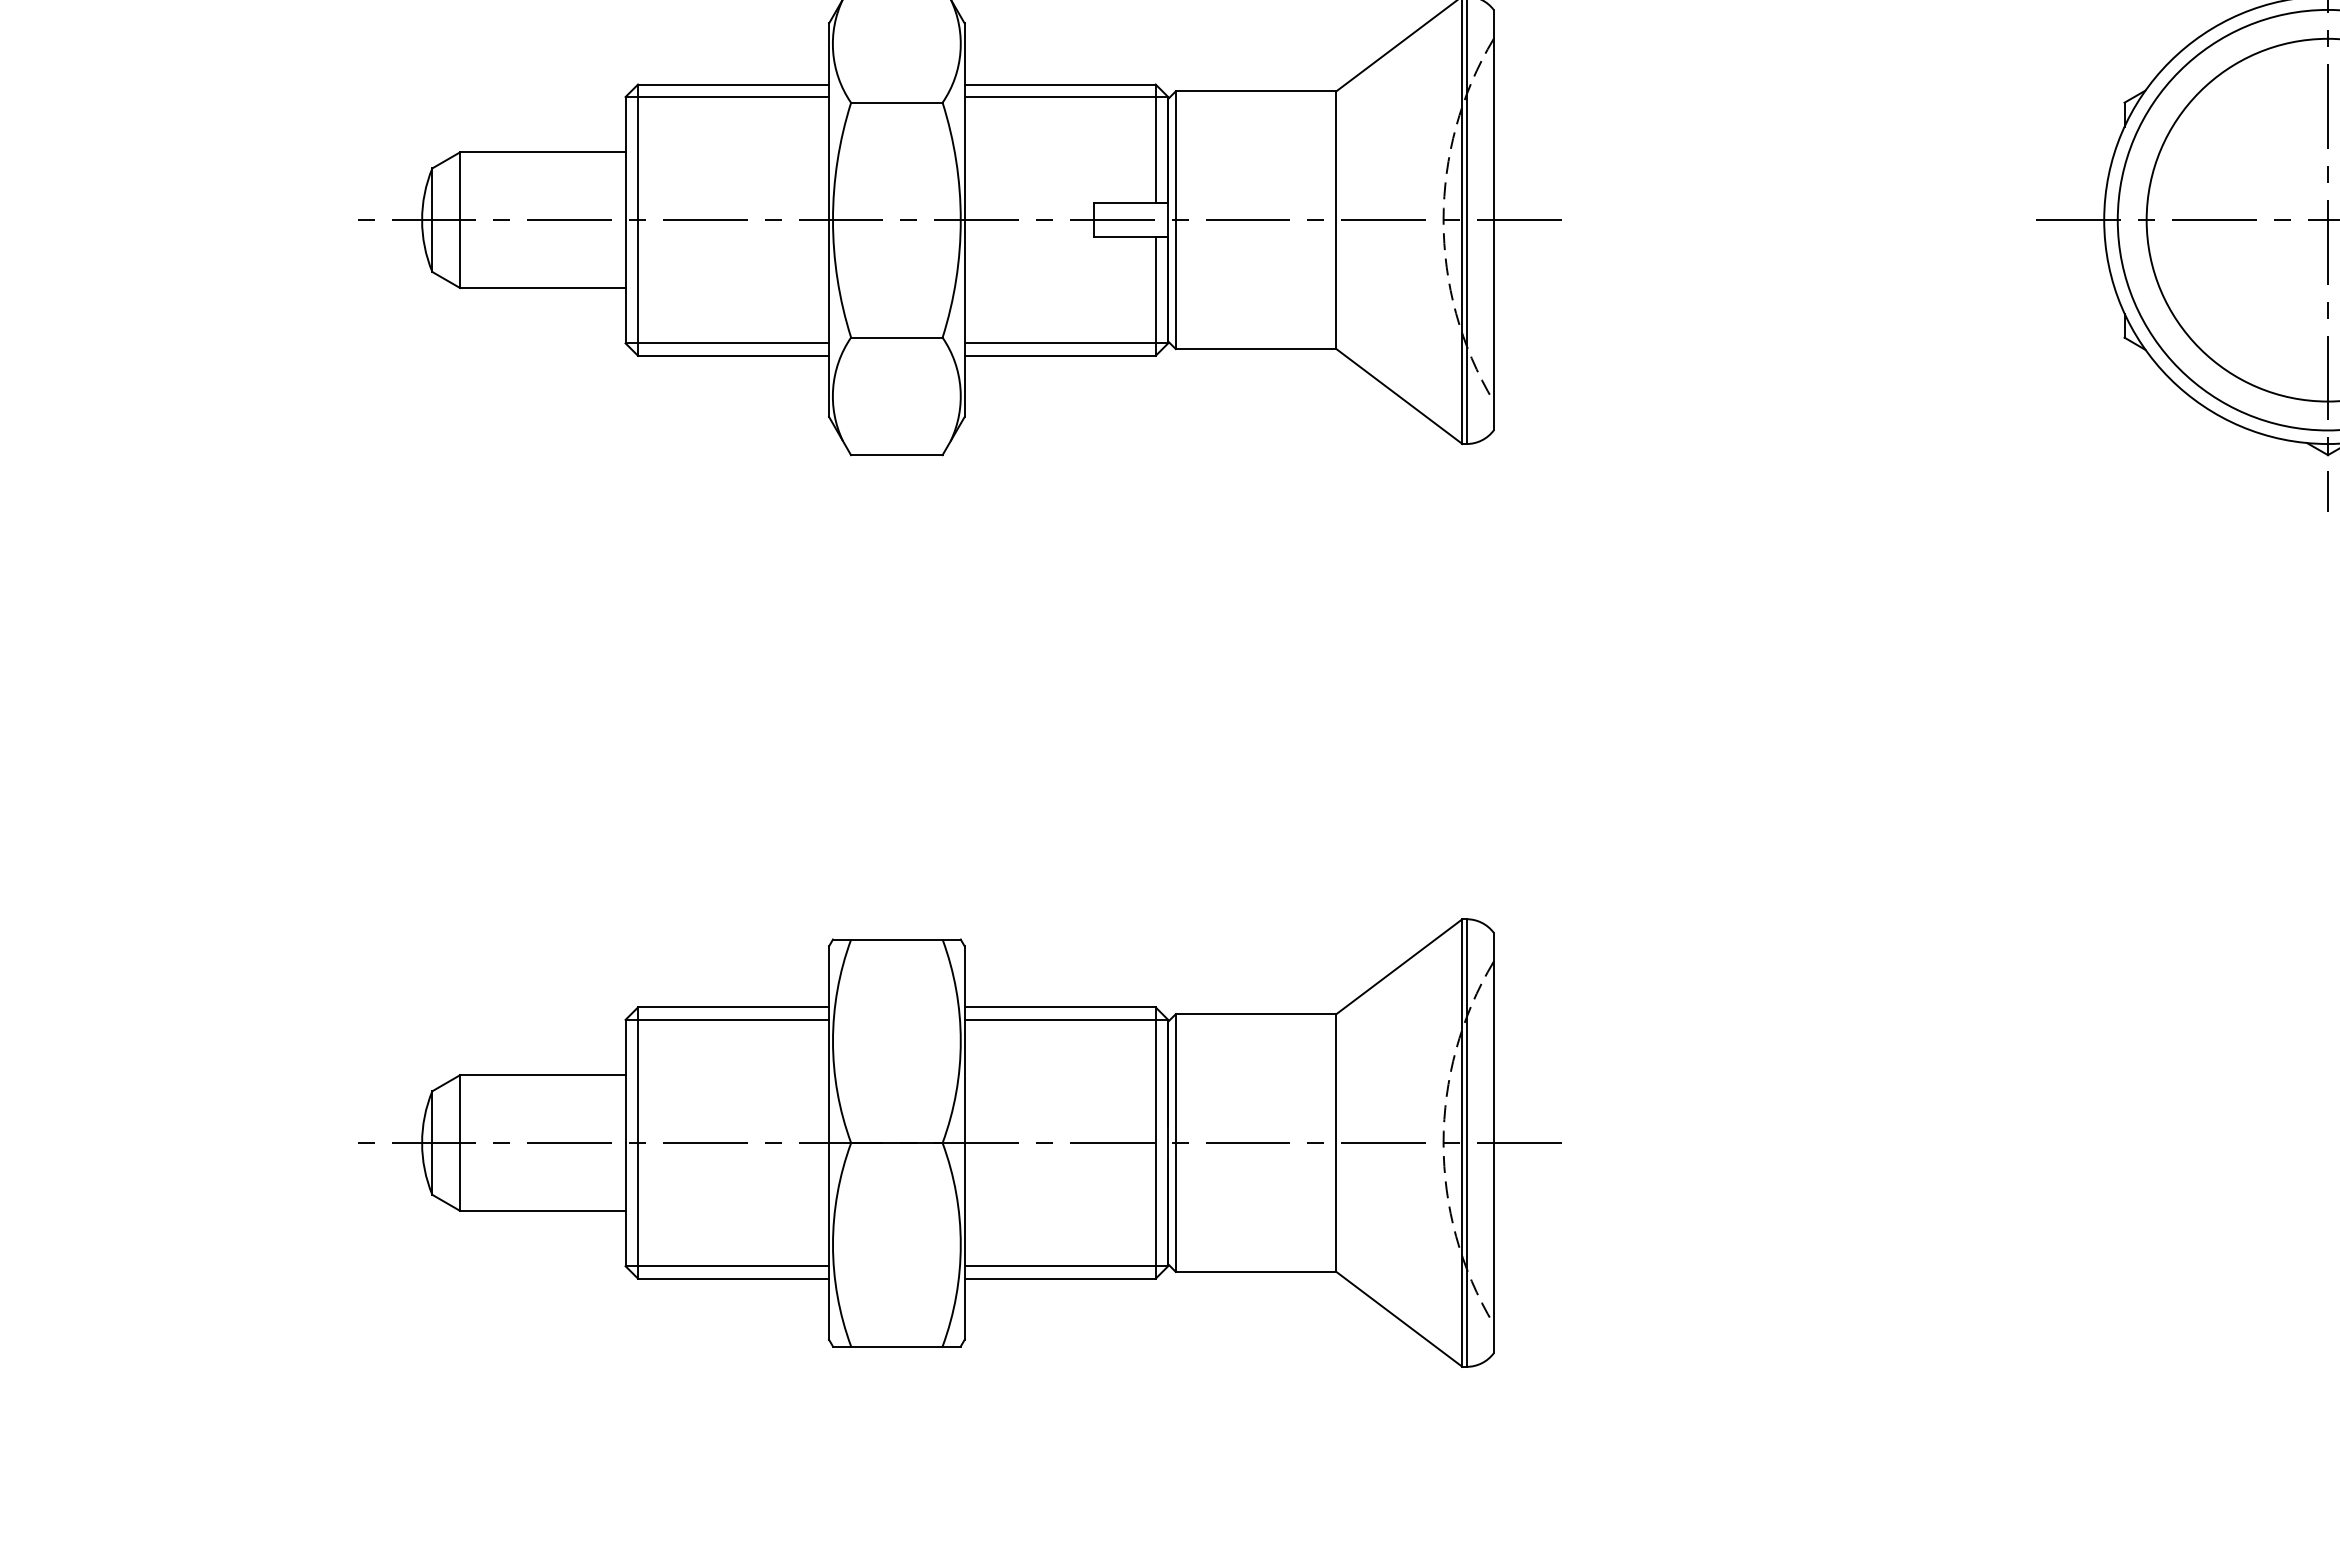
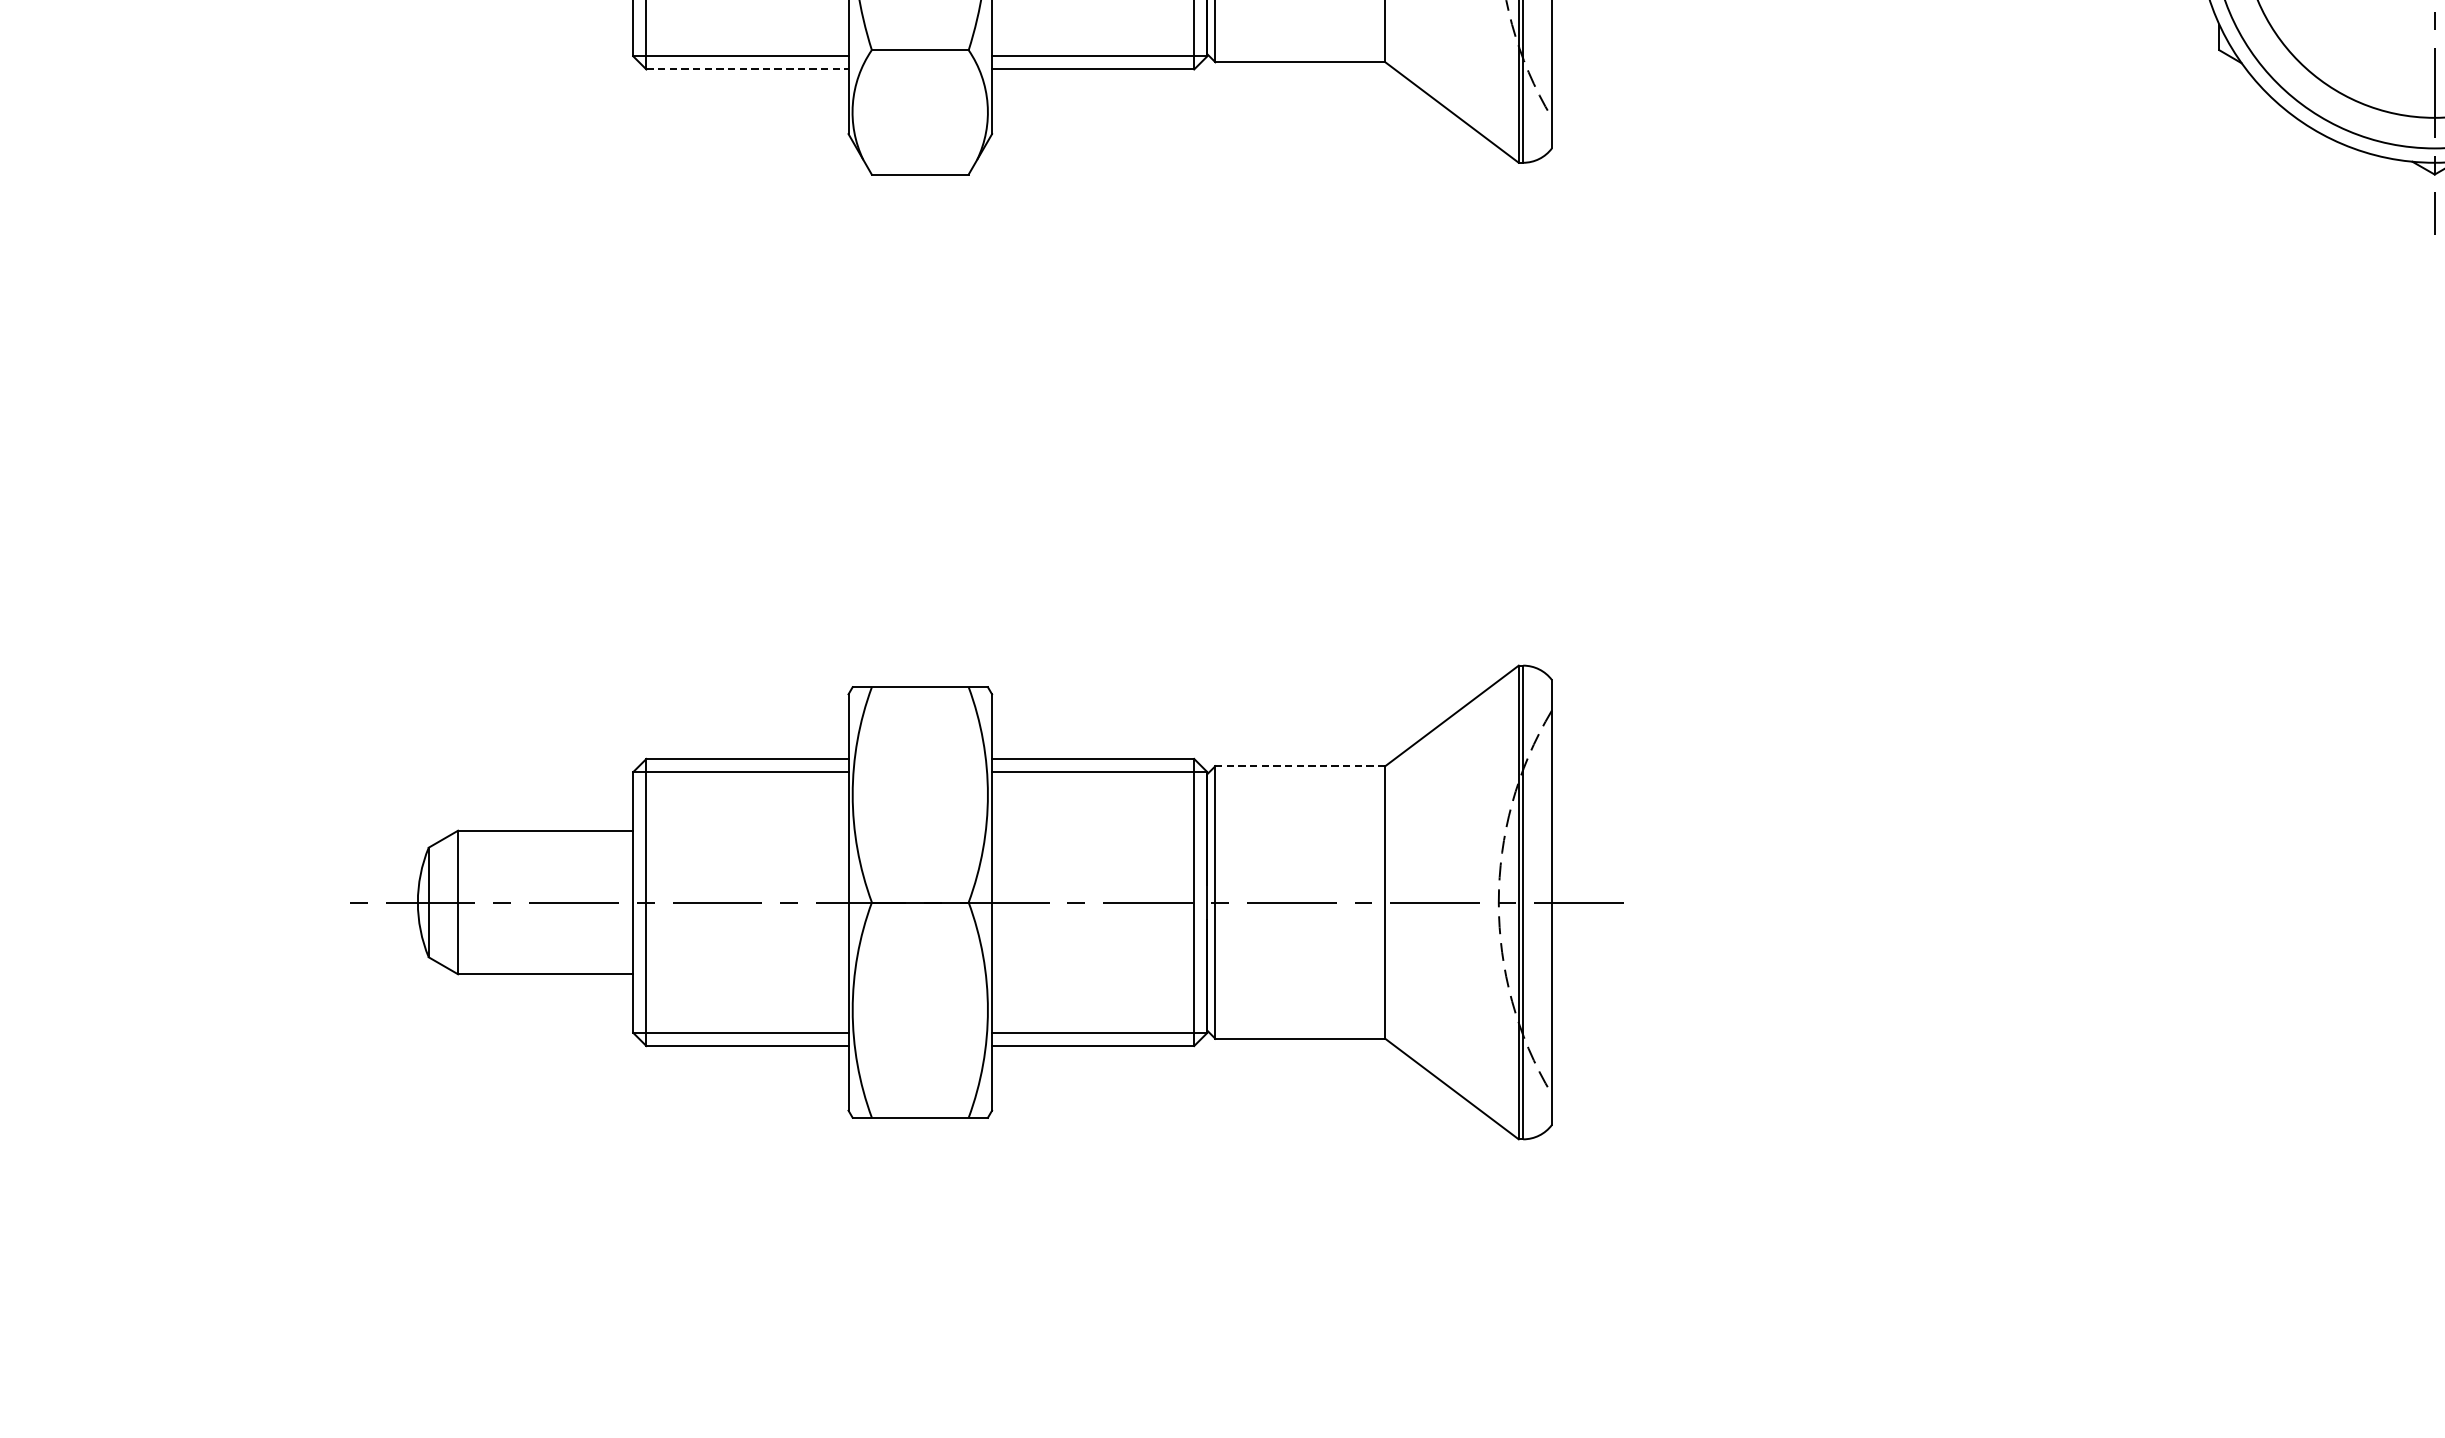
line: (734, 355) -> (748, 69), solid -> dashed
line: (1255, 1014) -> (1299, 766), solid -> dashed

